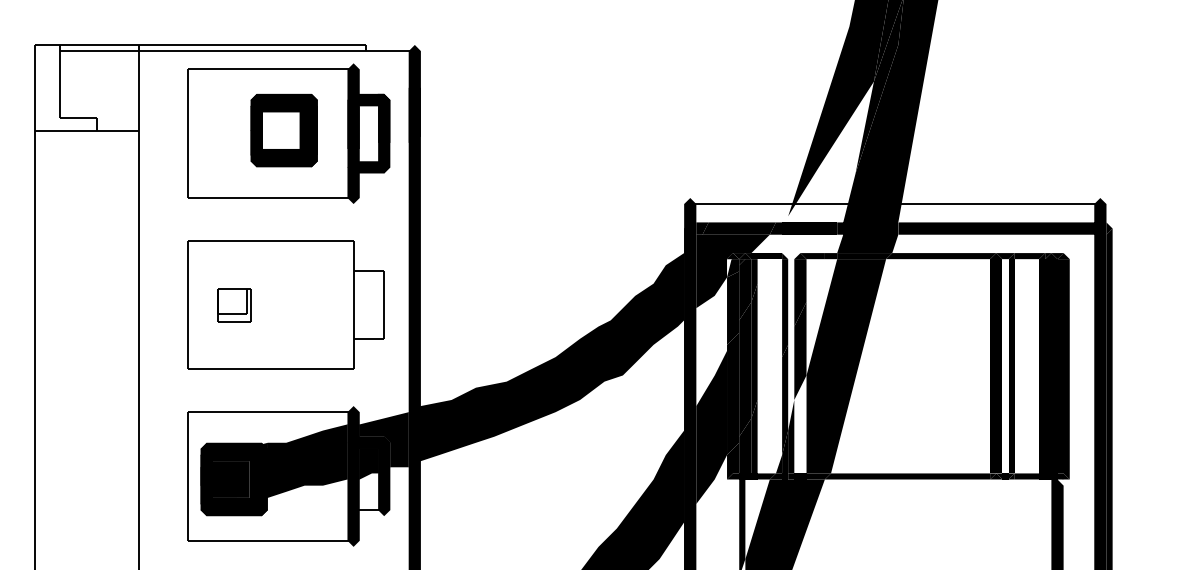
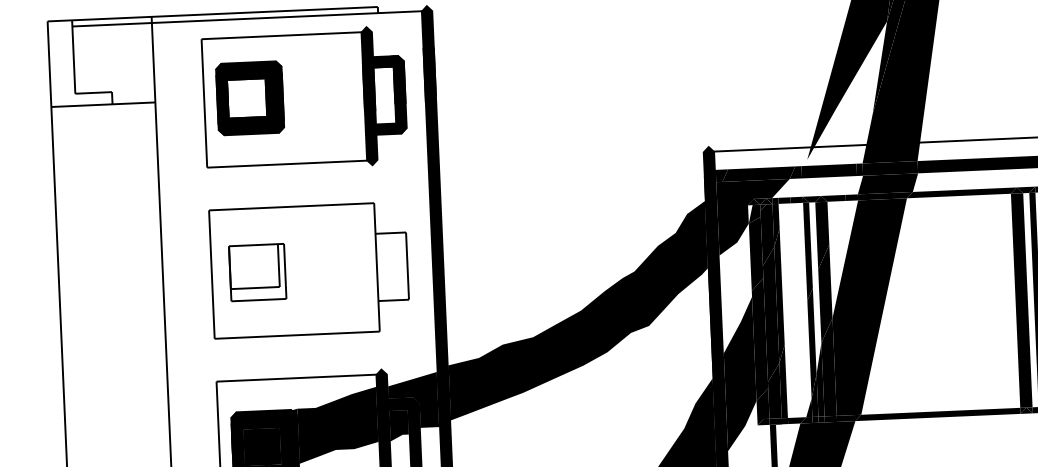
part: (283, 130) -> (249, 98), moved
fill: (791, 256) -> (812, 199), added
part: (234, 305) -> (258, 273), size x1.67
fill: (800, 424) -> (828, 367), added

